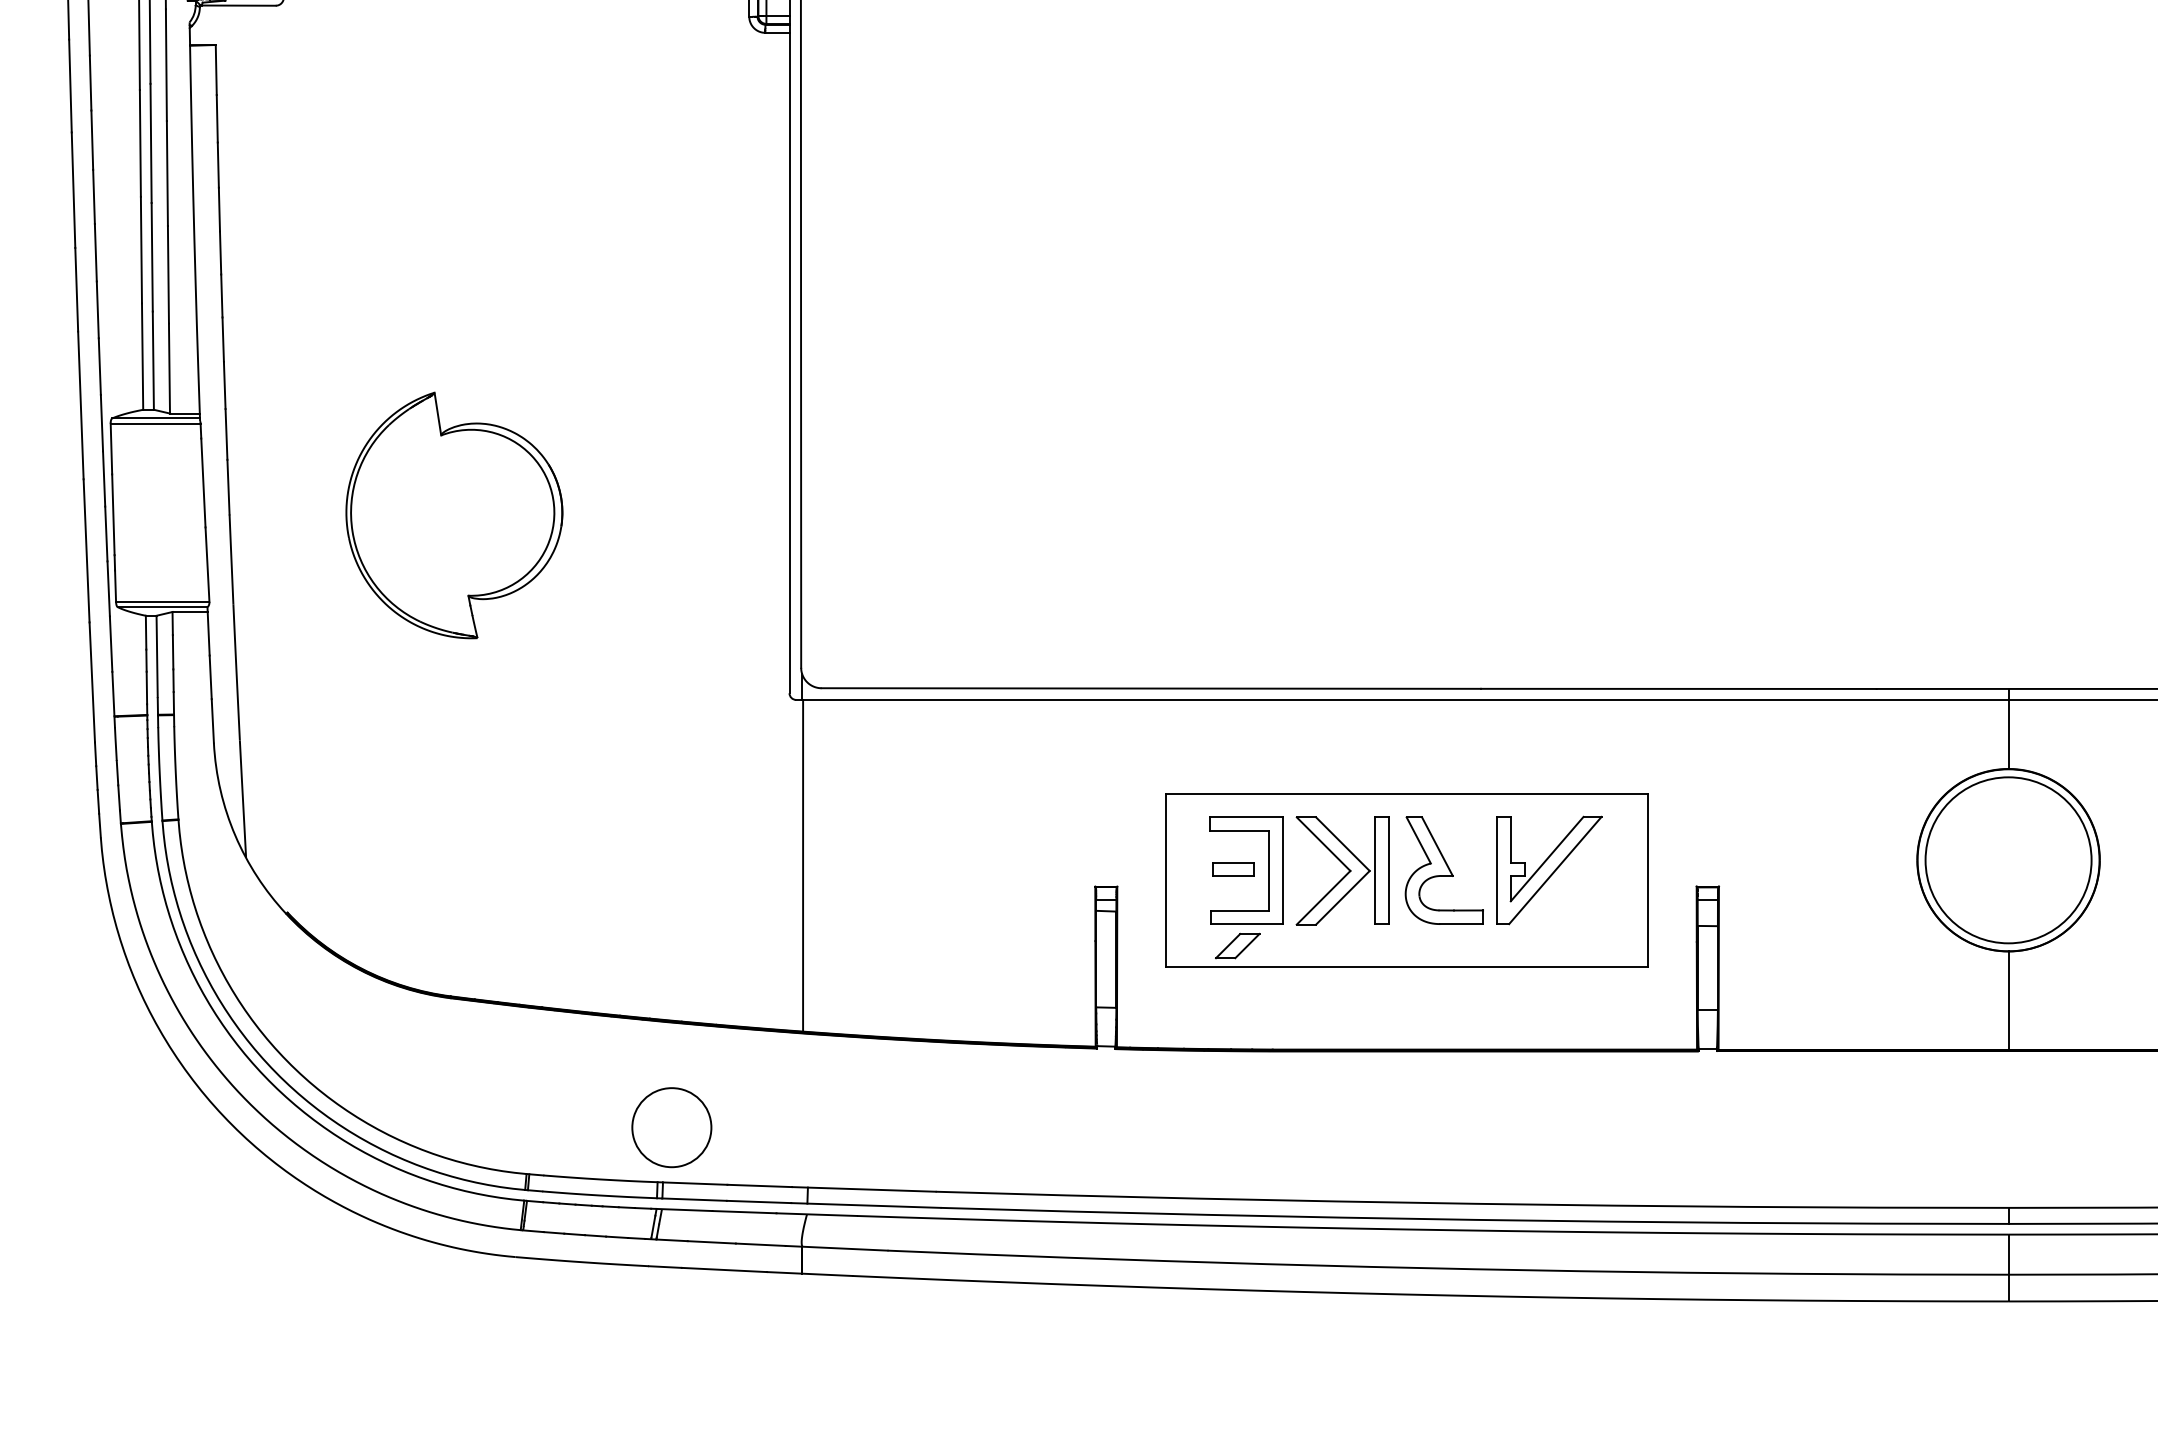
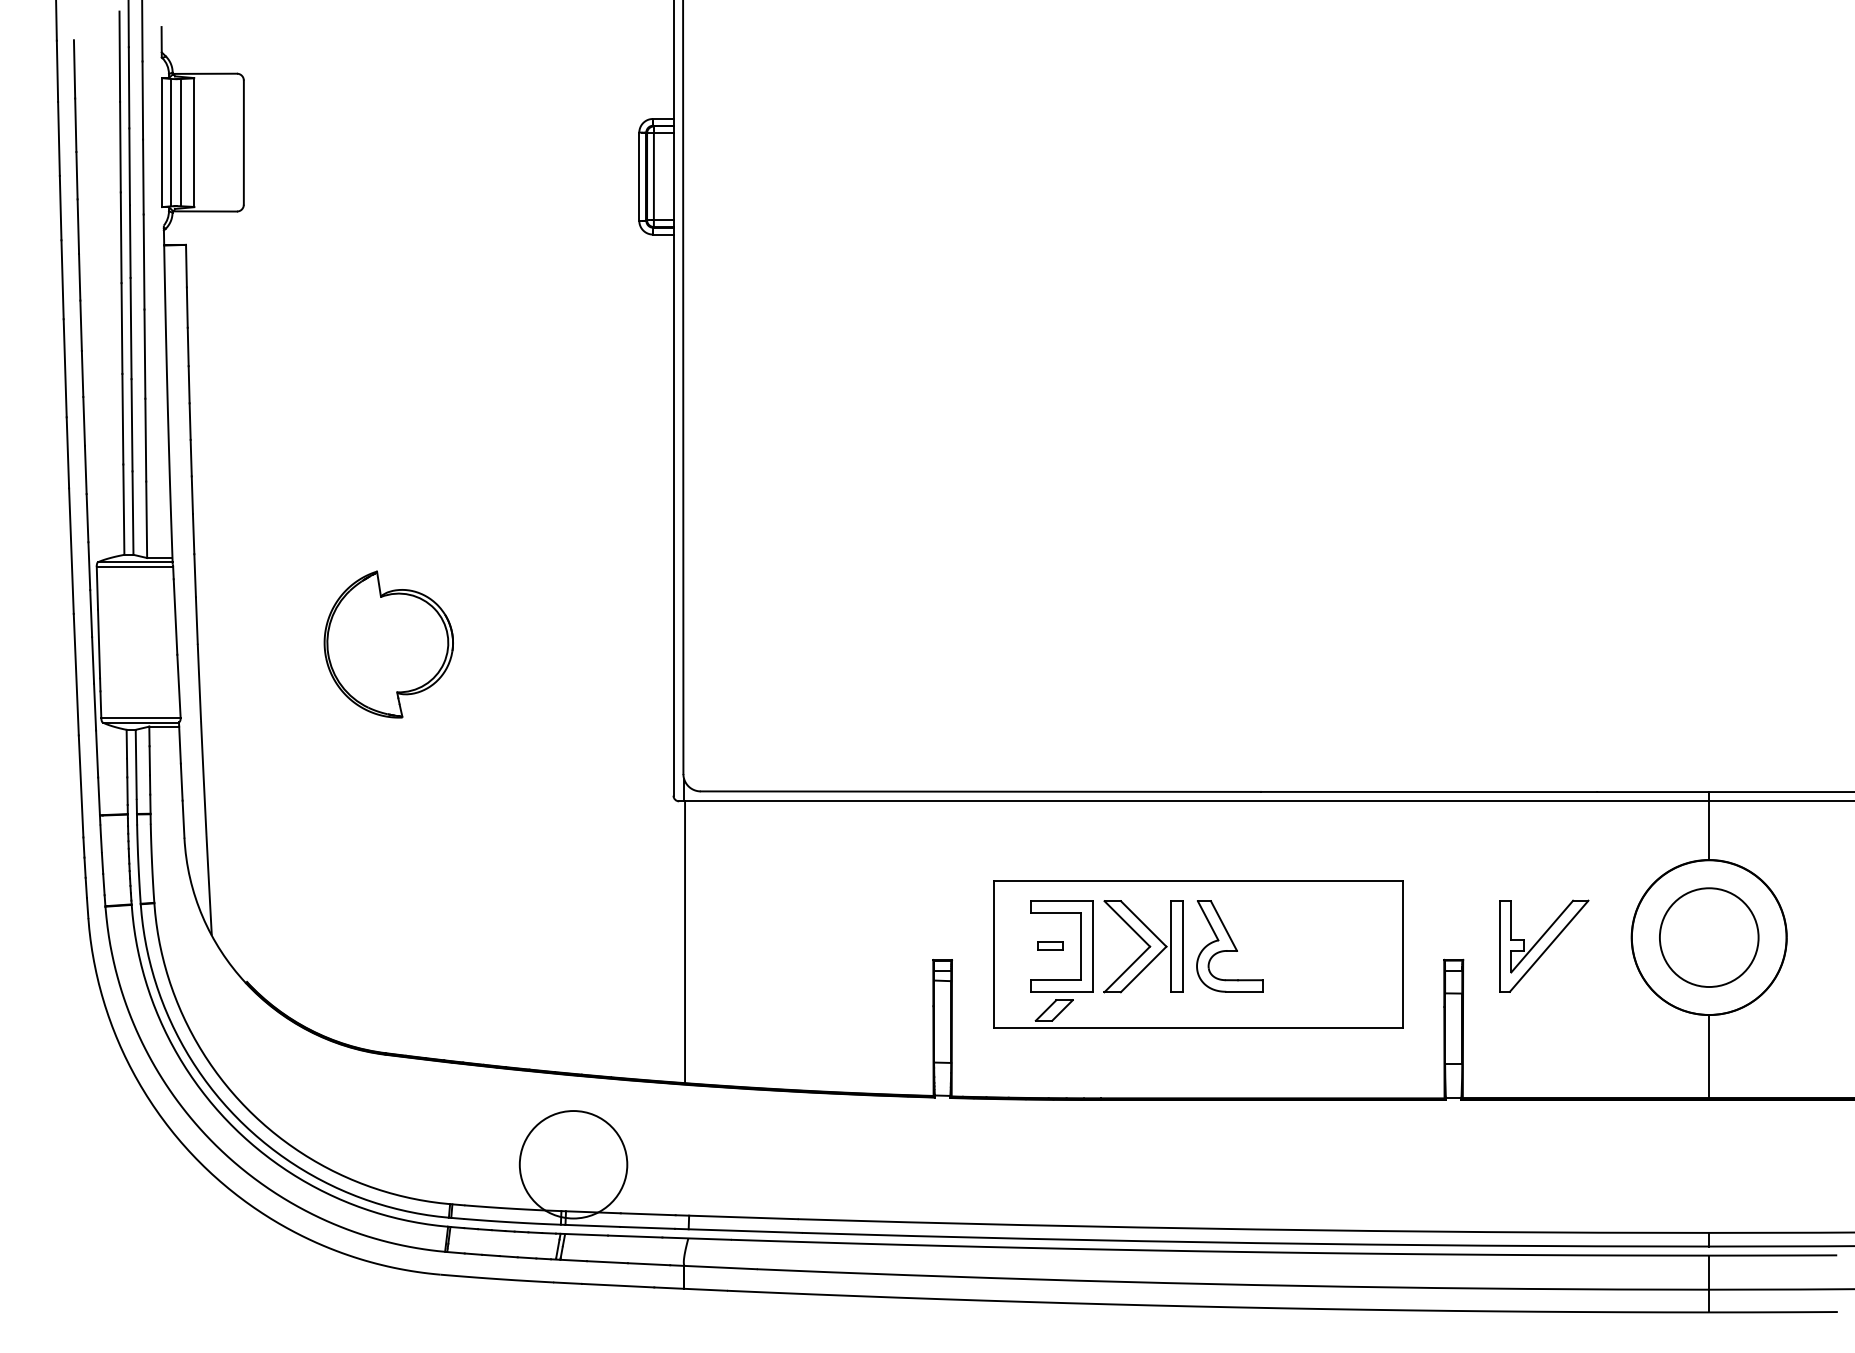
part: (454, 515) -> (388, 644), size x0.7
circle: (2007, 860) -> (1708, 937), size x0.7
part: (1233, 869) -> (1050, 945), size x0.7
part: (1549, 869) -> (1544, 945), moved
circle: (671, 1127) -> (573, 1164), size x1.6

